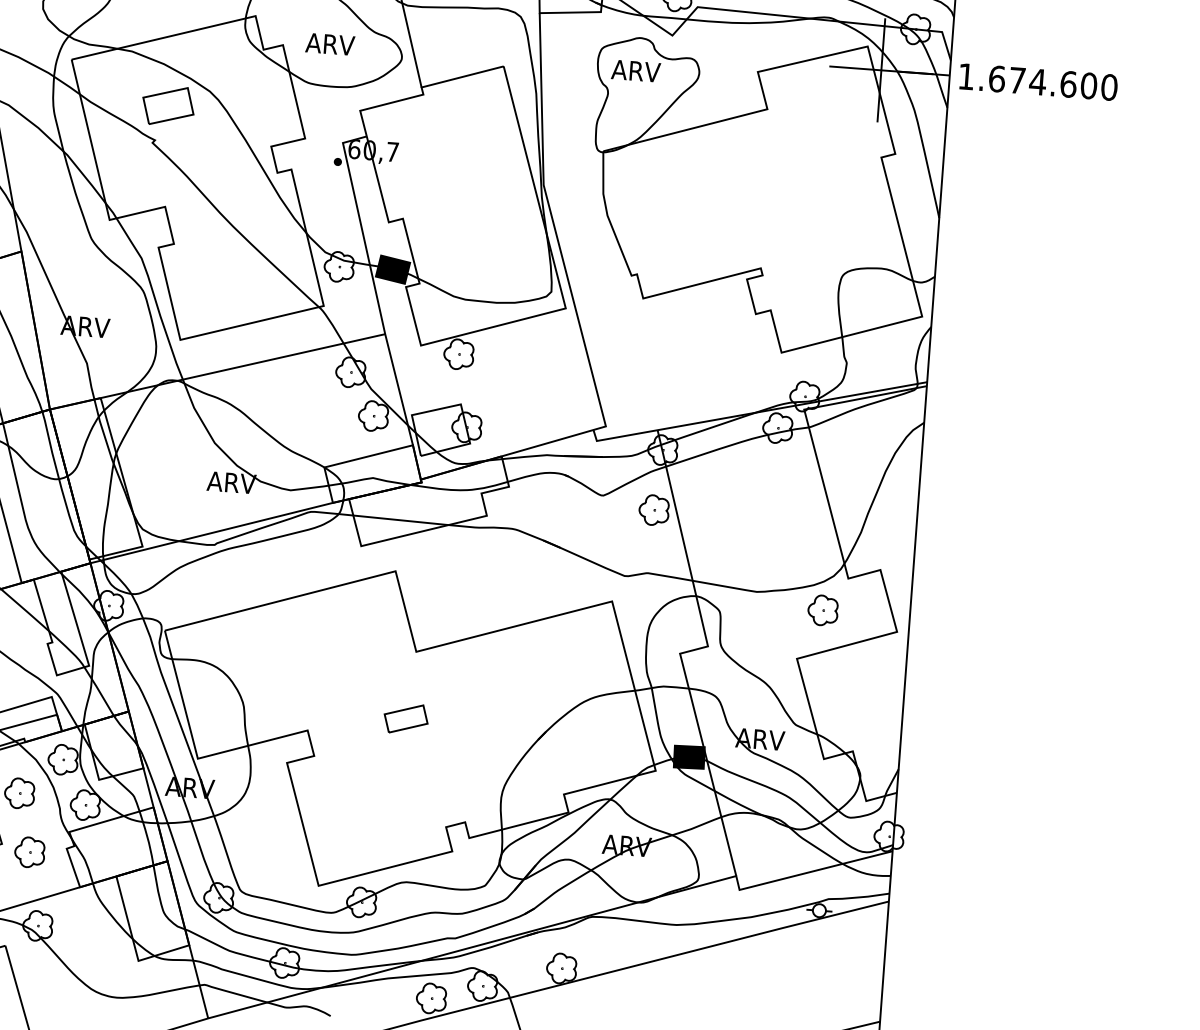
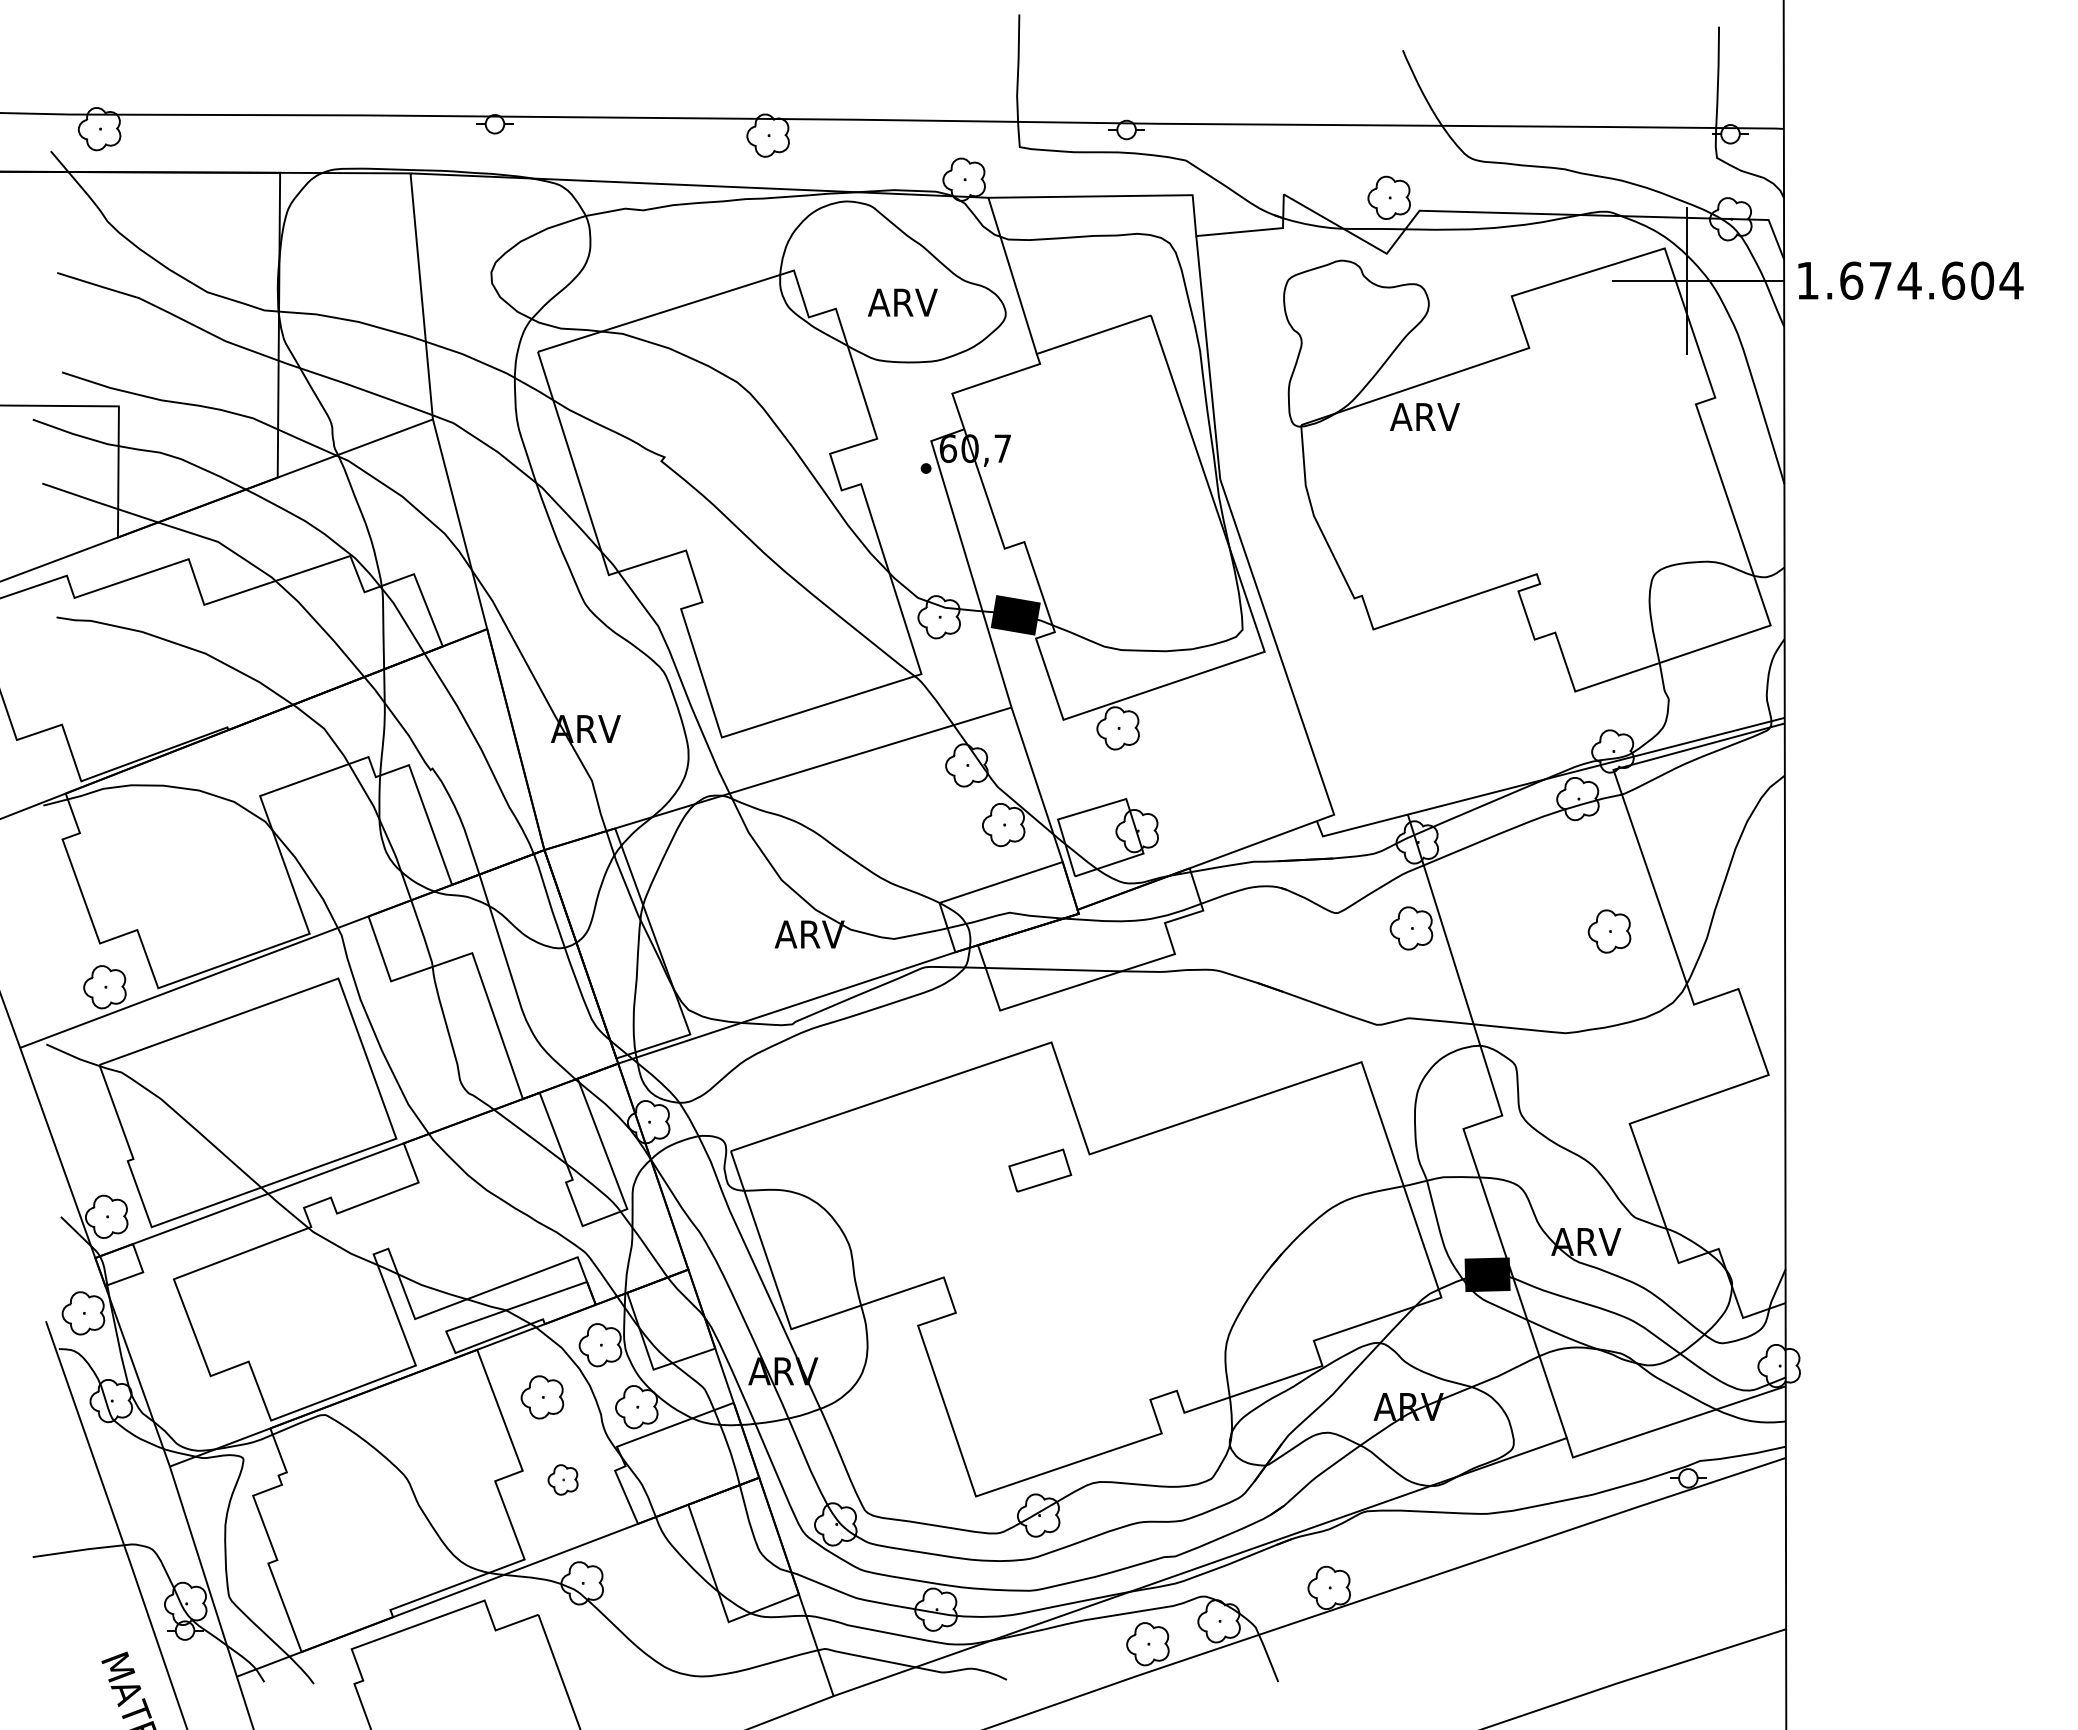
text: (635, 70) -> (1424, 416), moved
text: (1109, 87) -> (2011, 280), 1.674.600 -> 1.674.604
part: (168, 105) -> (679, 406), removed
part: (823, 610) -> (1609, 931), moved
part: (406, 718) -> (1040, 1170), moved
part: (29, 852) -> (562, 1479), size x0.7

